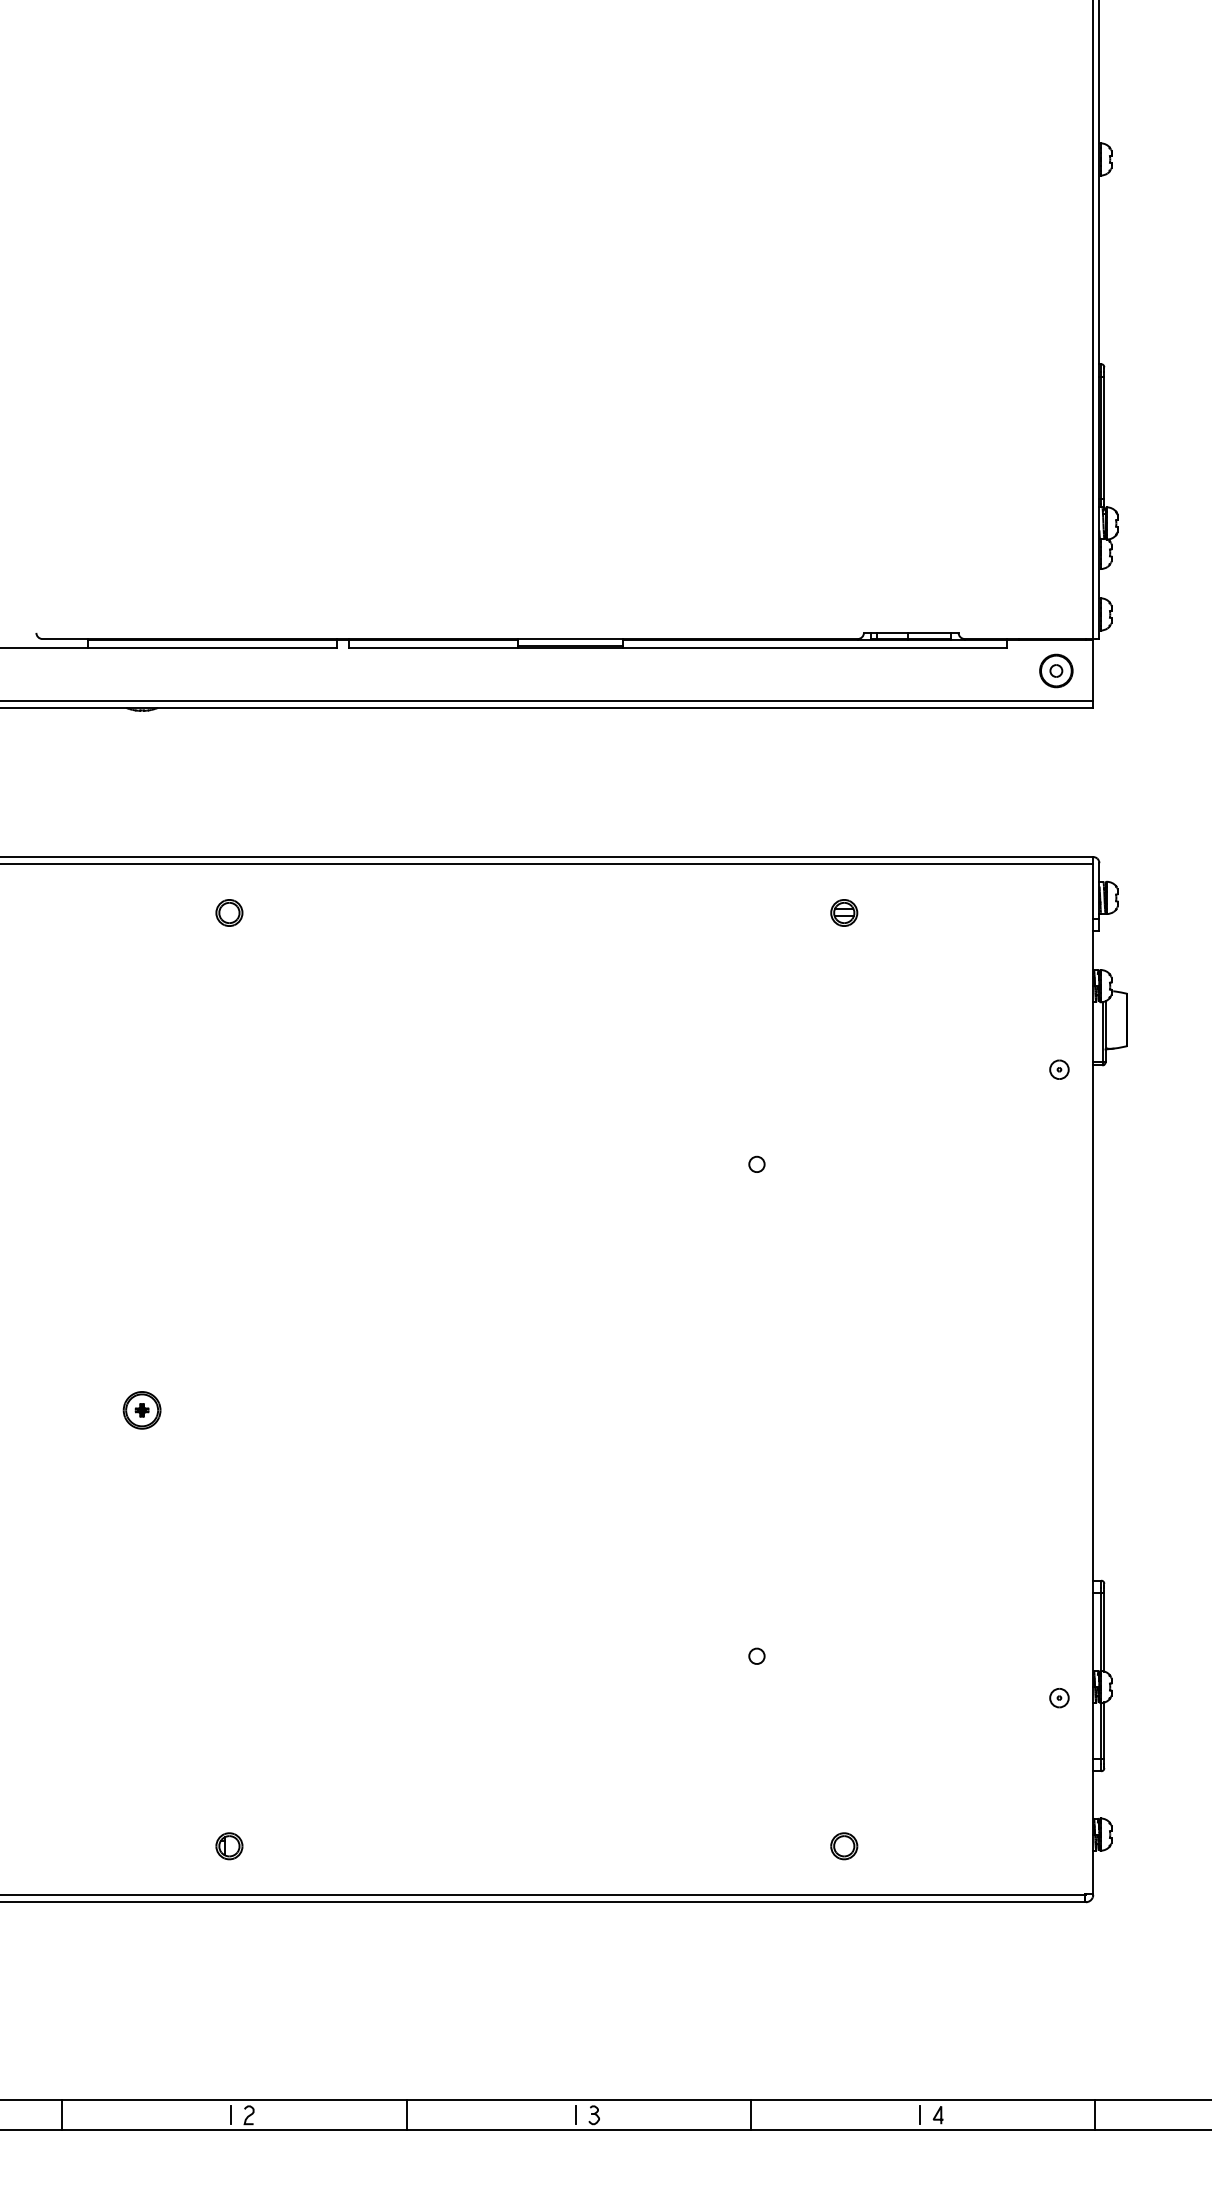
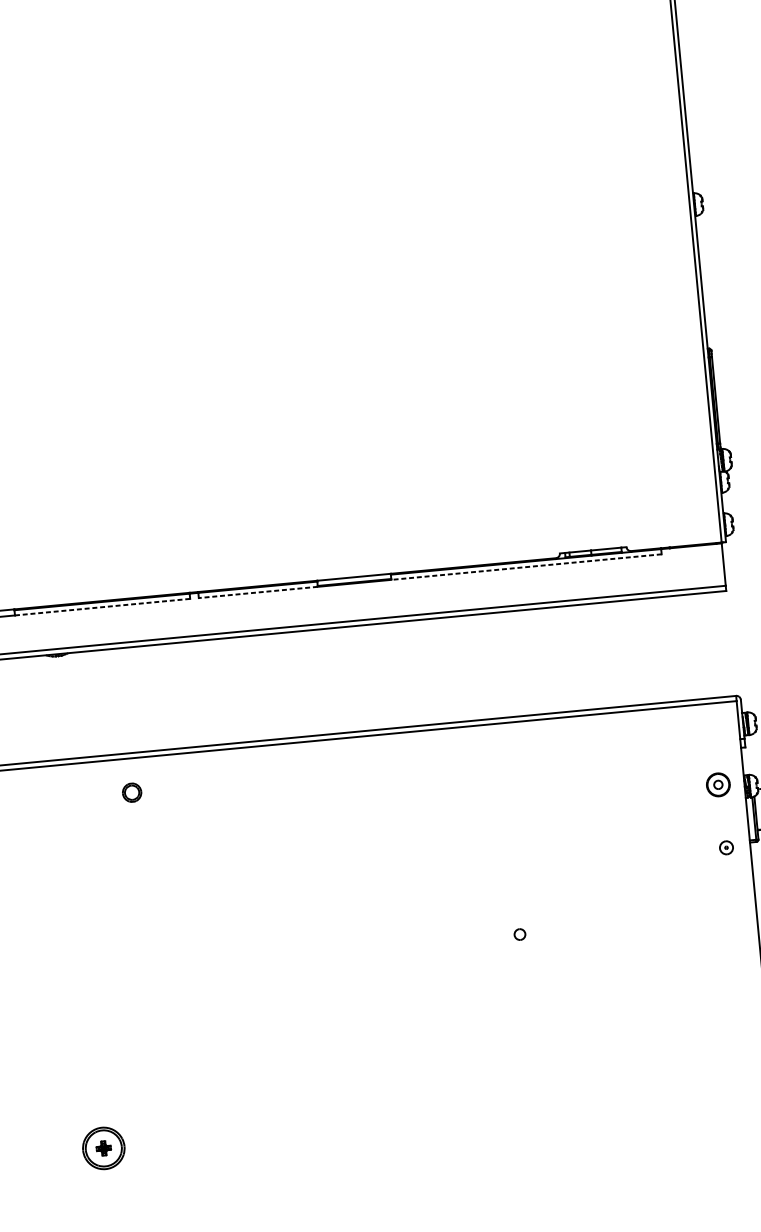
line: (212, 647) -> (102, 607), solid -> dashed
line: (433, 647) -> (258, 592), solid -> dashed
line: (814, 647) -> (526, 567), solid -> dashed
part: (1056, 670) -> (718, 784), moved
part: (844, 912) -> (564, 751), removed
part: (141, 1410) -> (103, 1148), size x1.6

